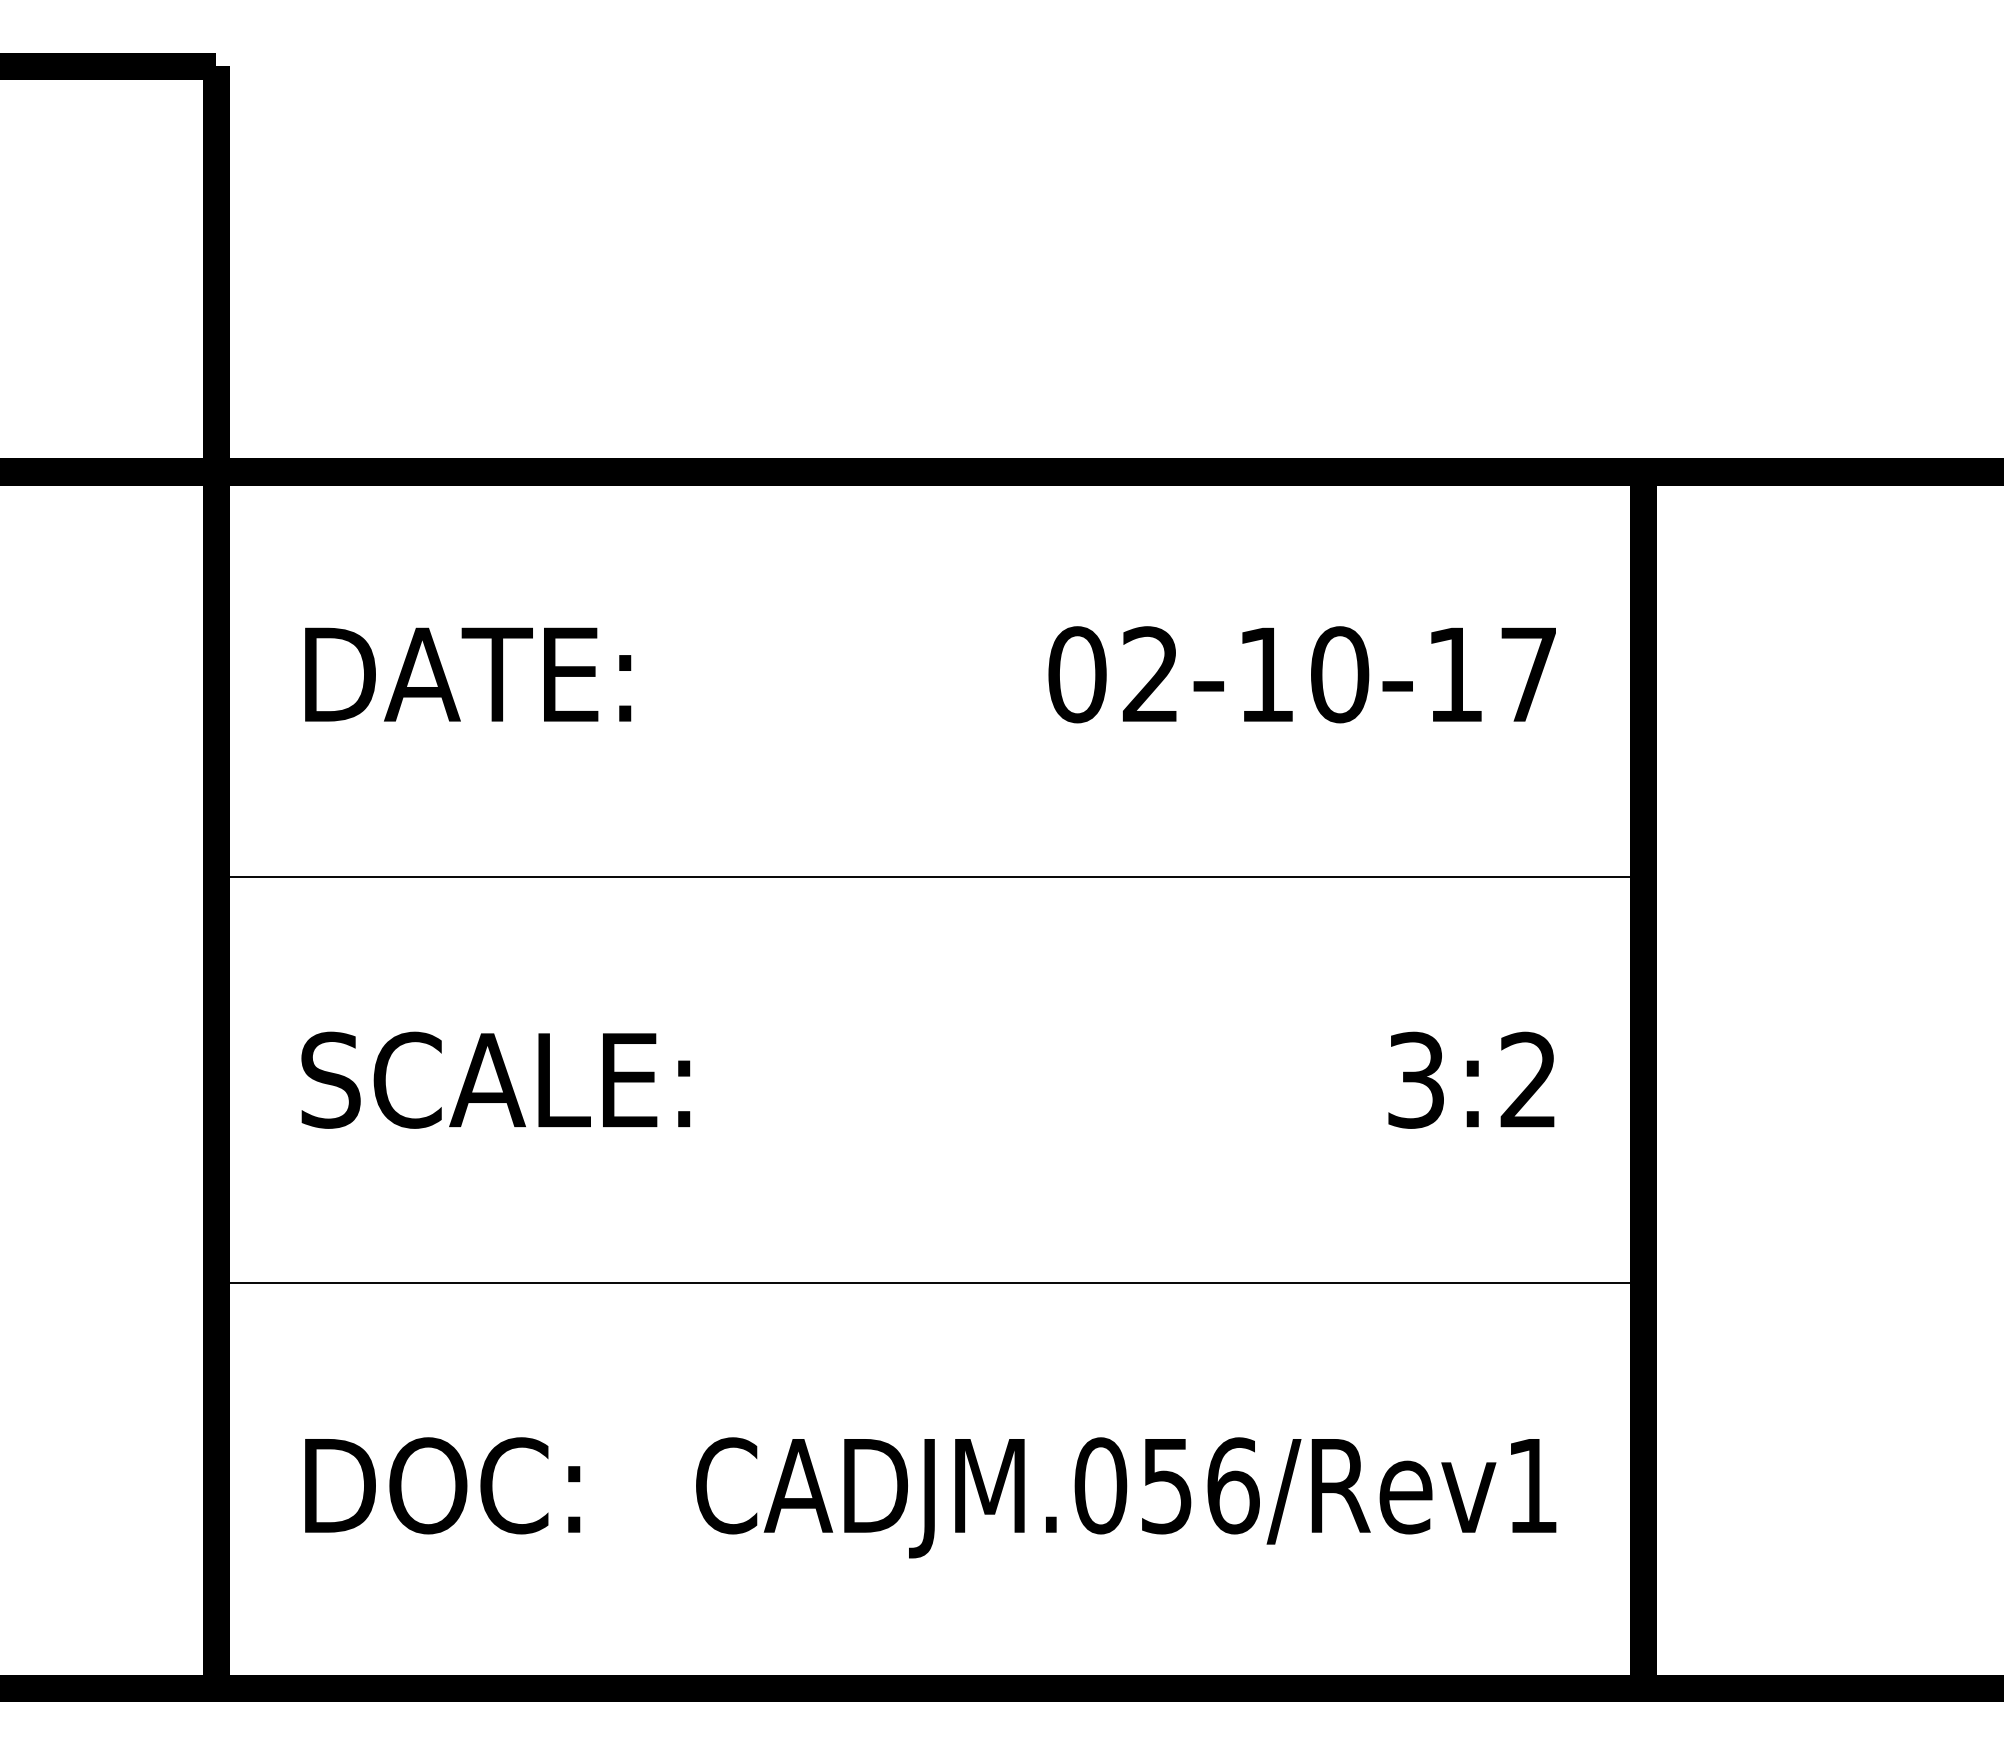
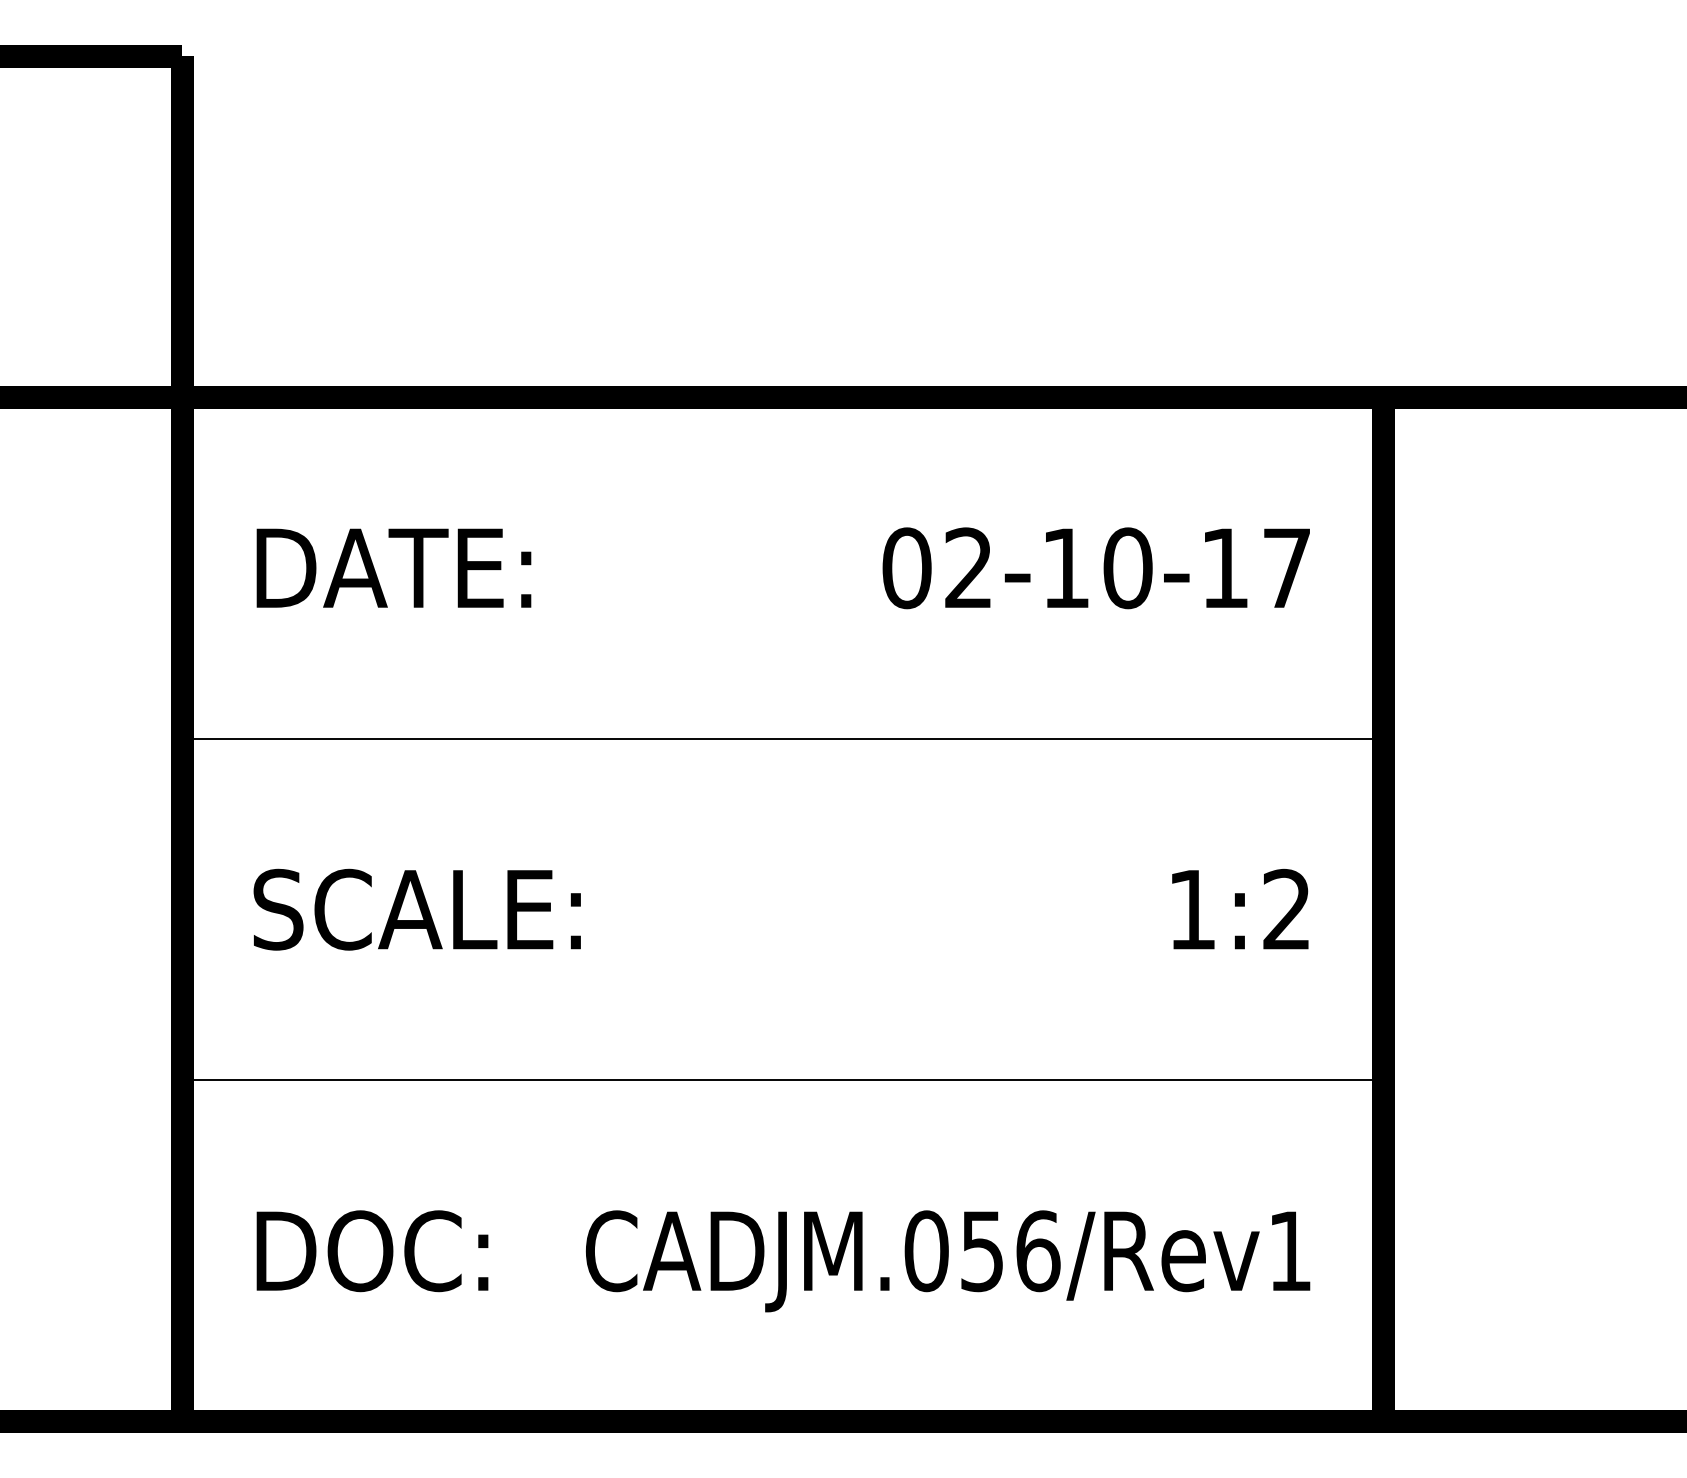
text: (1415, 1079) -> (1191, 909), 3:2 -> 1:2

